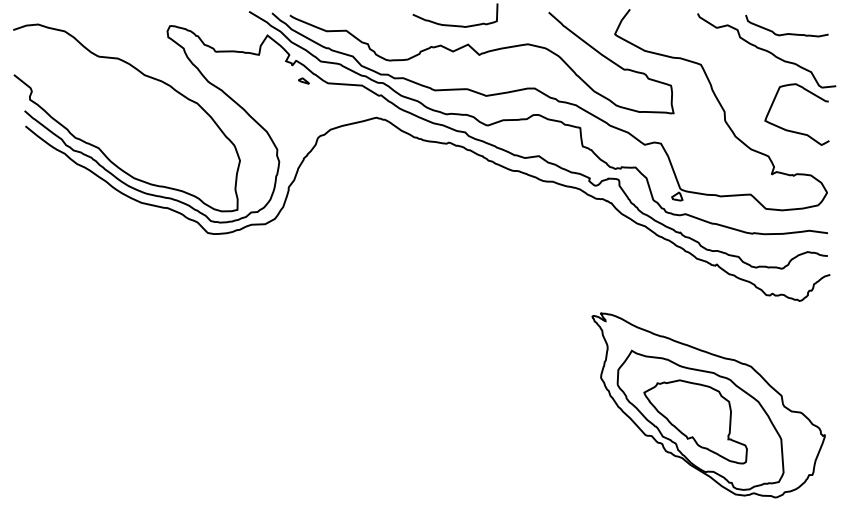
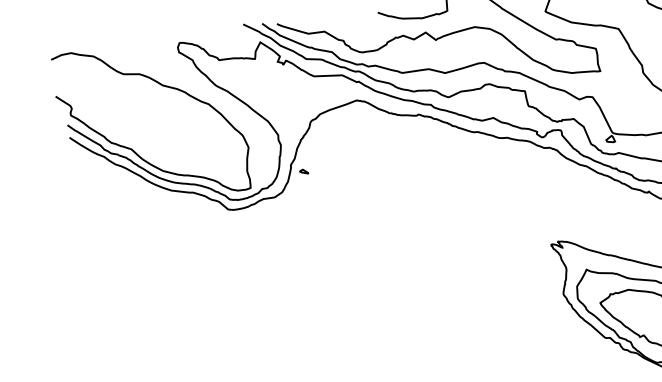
part: (303, 80) -> (303, 171), moved

